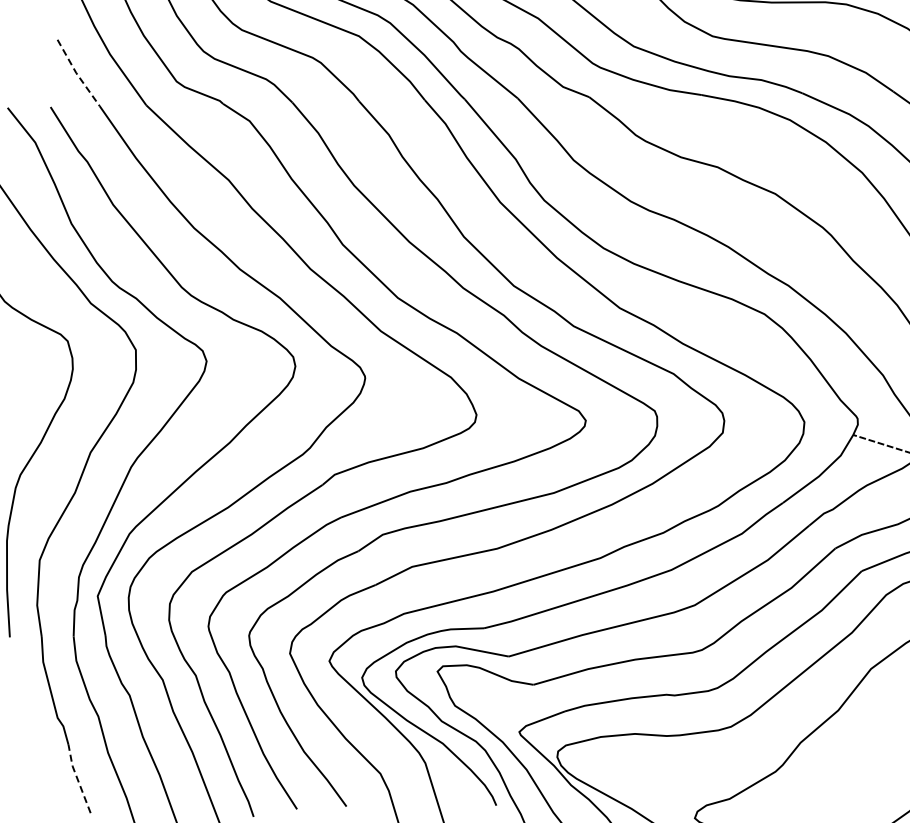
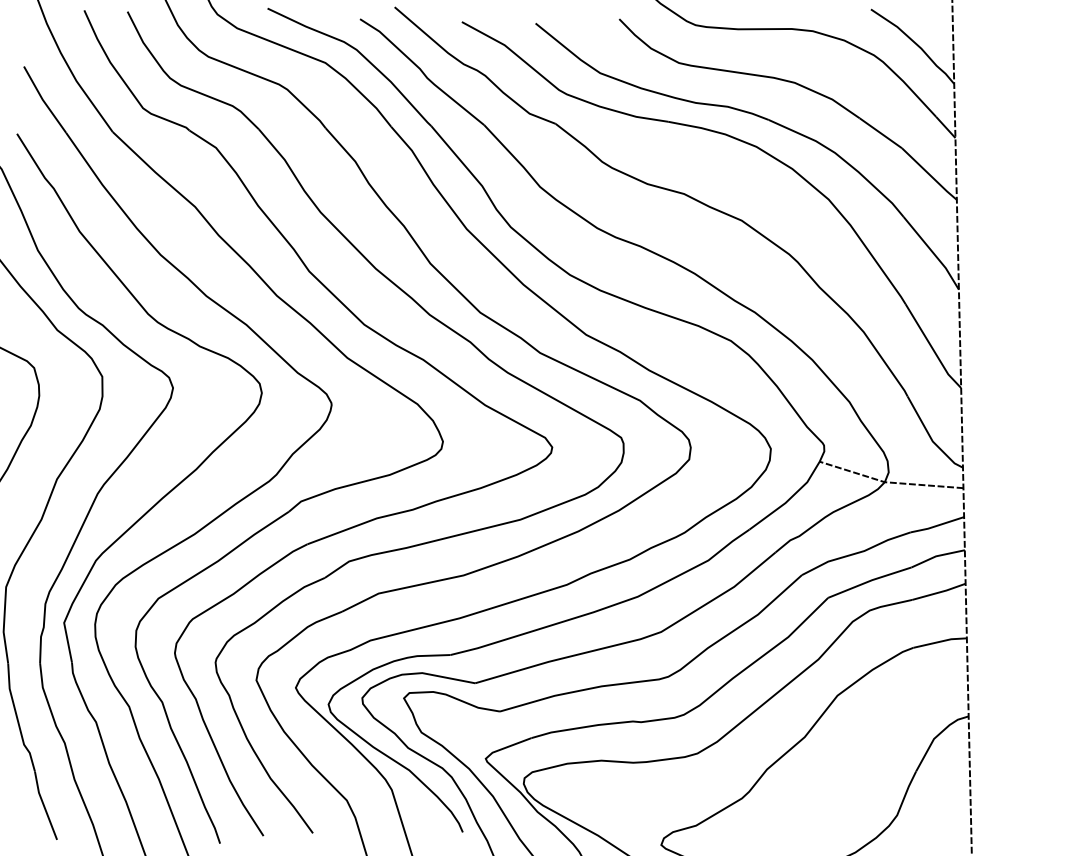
line: (77, 73) -> (43, 100), dashed -> solid
line: (77, 778) -> (43, 805), dashed -> solid

